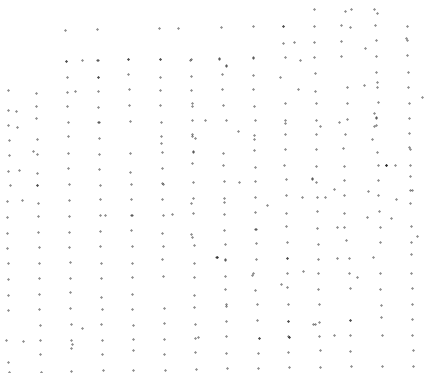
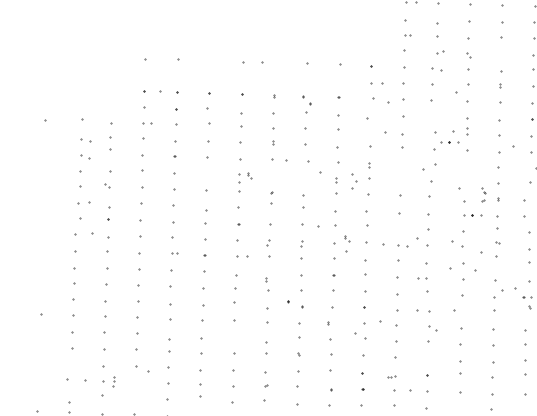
part: (360, 96) -> (449, 142), added
part: (375, 119) -> (483, 194), moved
part: (343, 120) -> (430, 166), size x1.6
part: (318, 127) -> (354, 181), moved
part: (193, 135) -> (249, 175), moved
part: (314, 180) -> (347, 238), moved
part: (220, 258) -> (295, 304), size x1.6
part: (284, 286) -> (360, 336), size x1.6
part: (71, 344) -> (113, 381), moved

